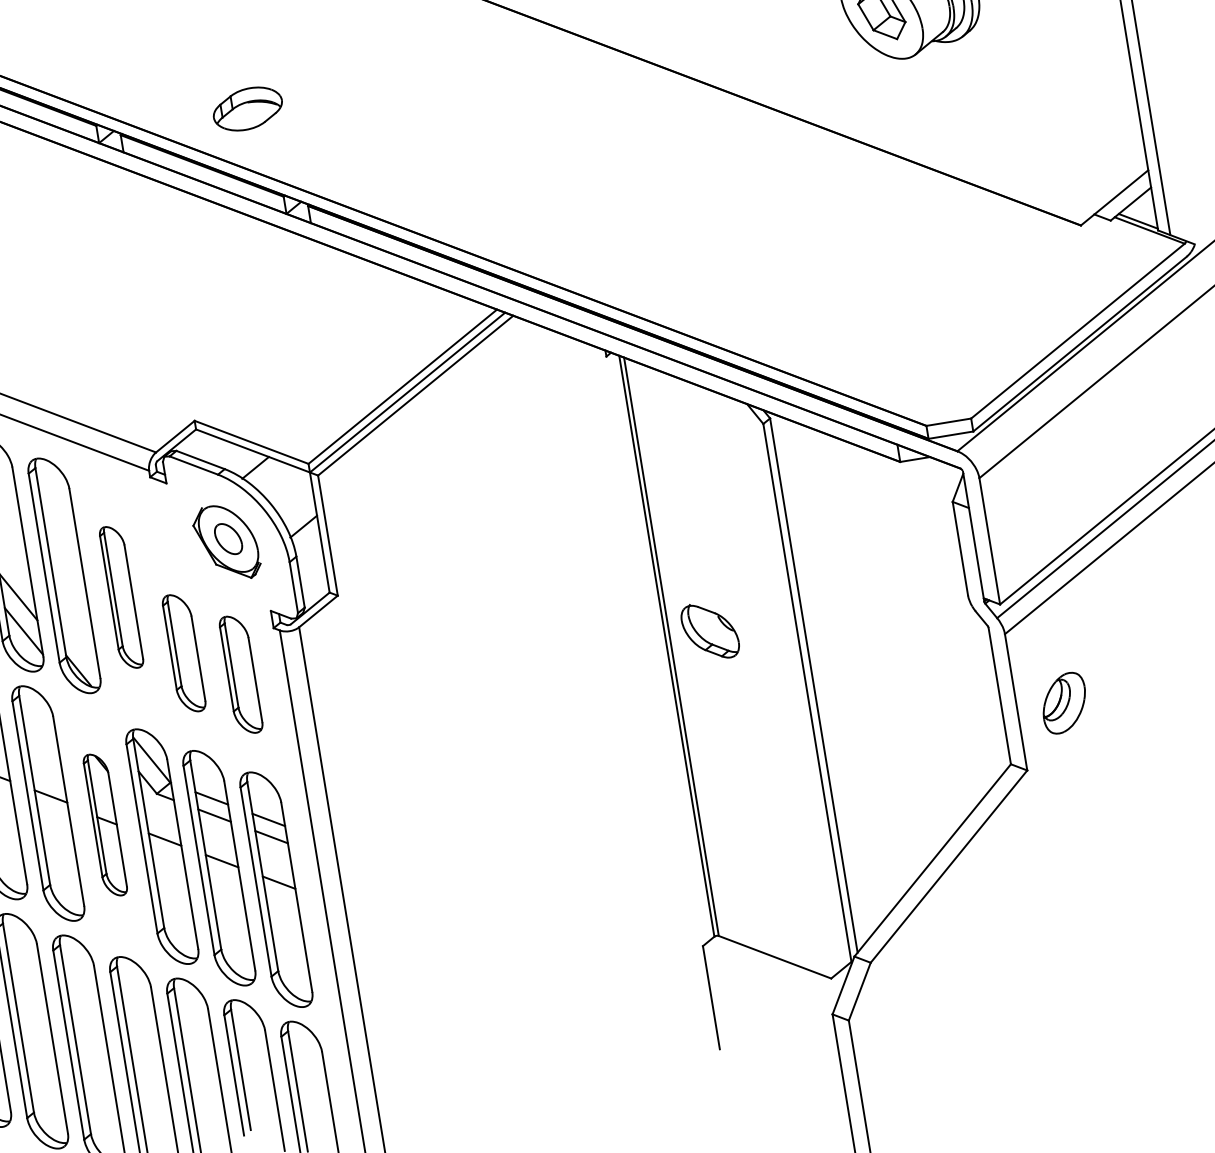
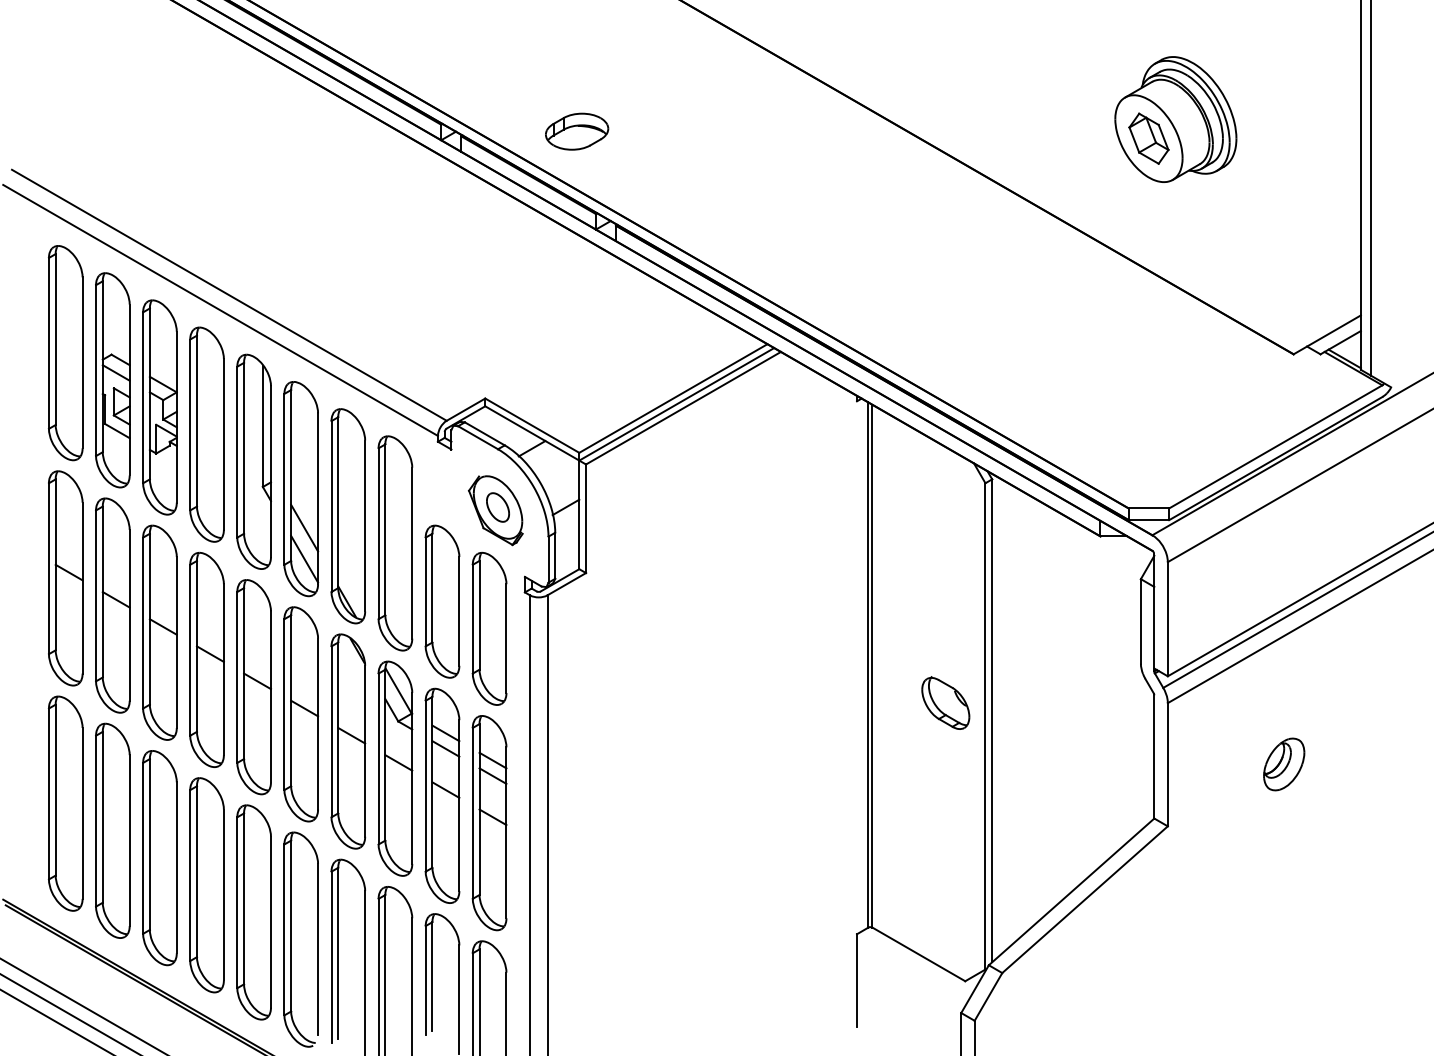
part: (121, 597) -> (395, 543), size x1.67
part: (709, 630) -> (945, 702), moved
part: (184, 653) -> (442, 601), size x1.43
part: (241, 674) -> (489, 628), size x1.43
part: (1064, 703) -> (1284, 764), moved
part: (105, 825) -> (348, 741), size x1.67

